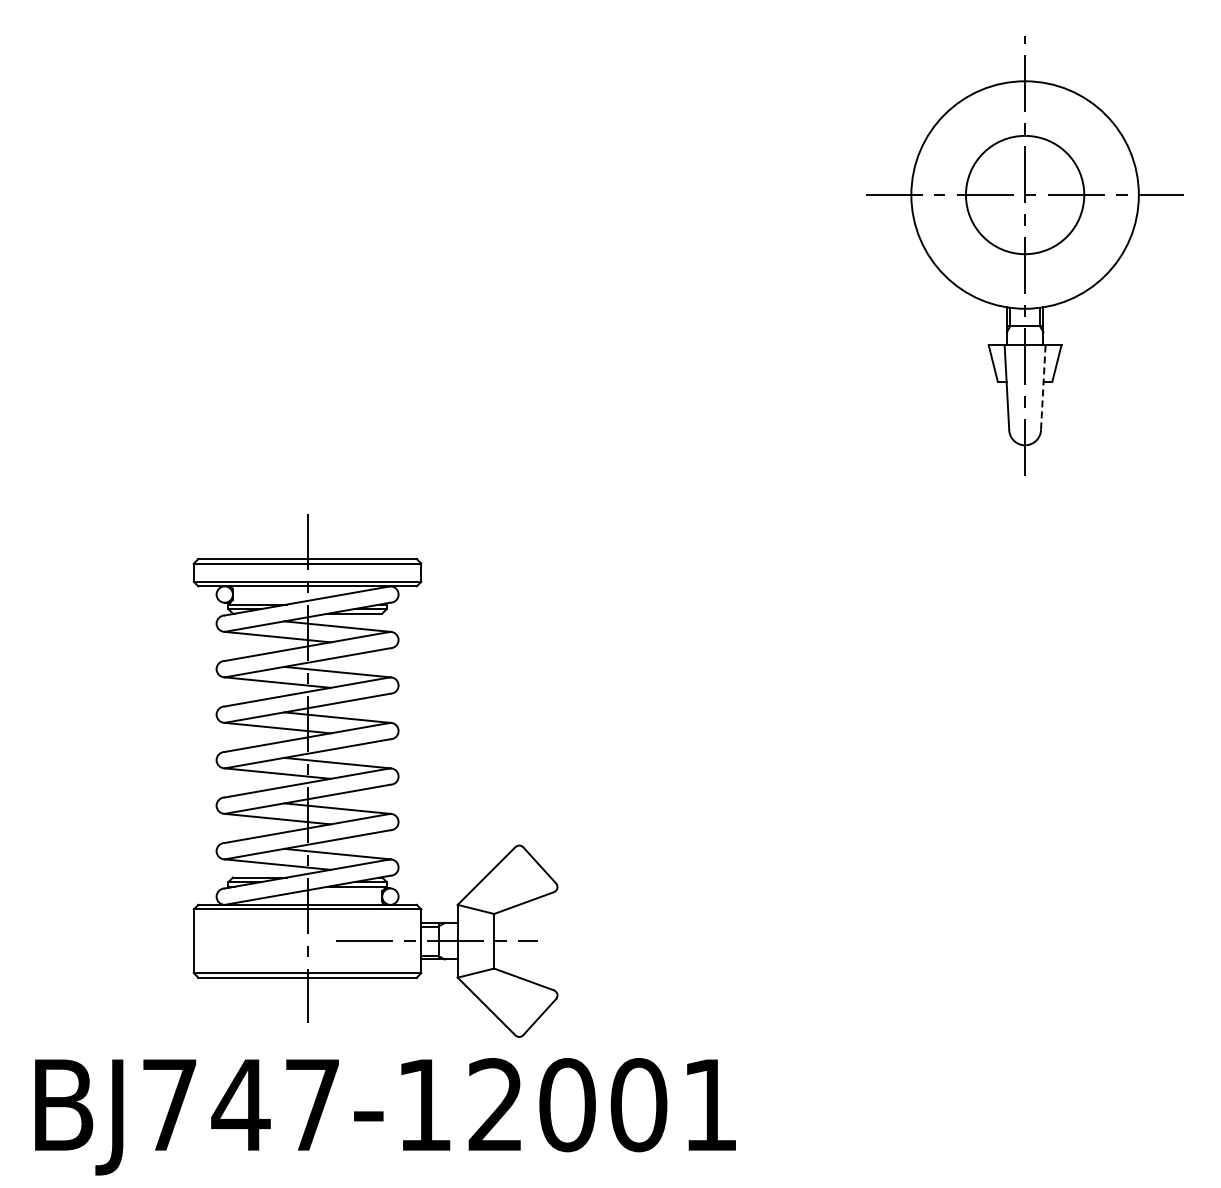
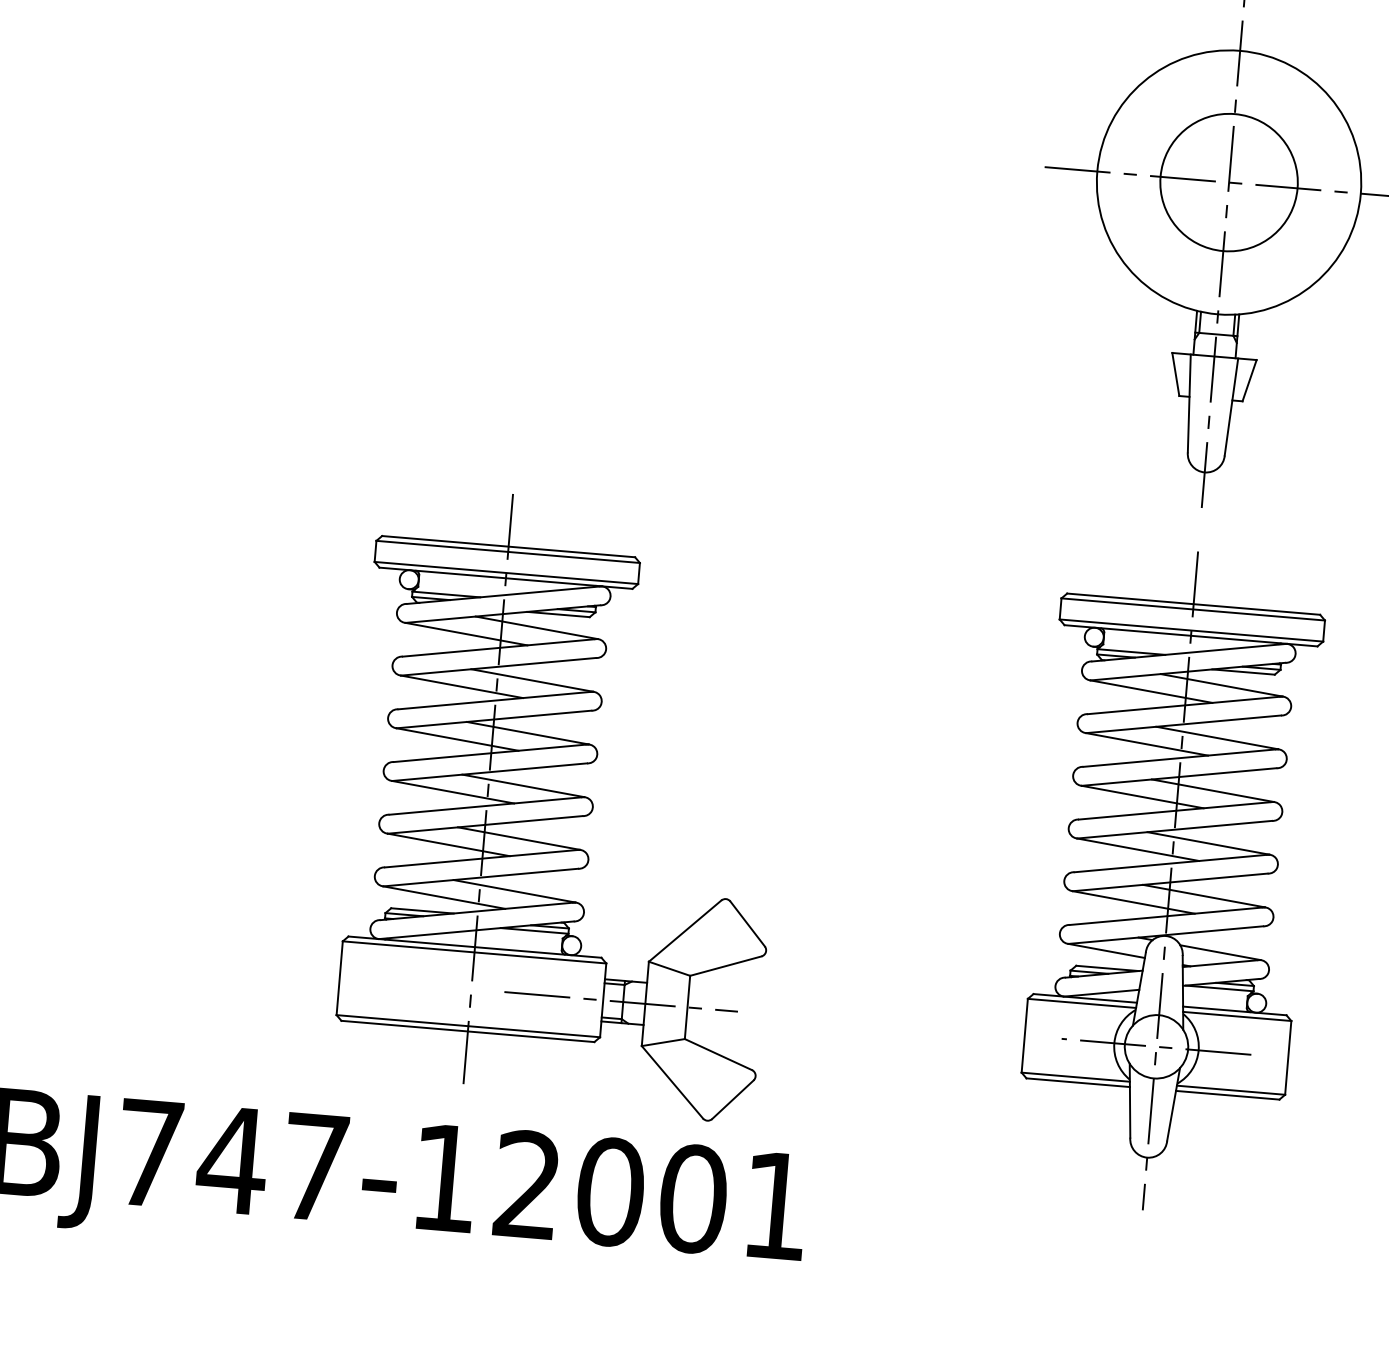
line: (1043, 386) -> (1231, 406), dashed -> solid
part: (375, 775) -> (566, 803), moved
part: (1024, 797) -> (1169, 880), added

